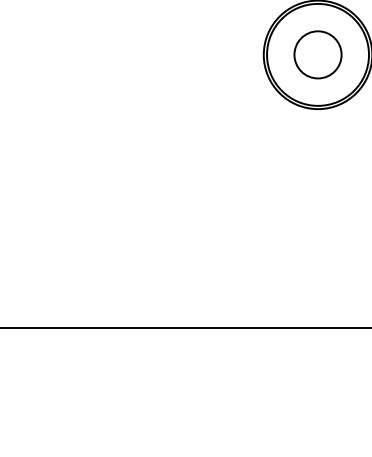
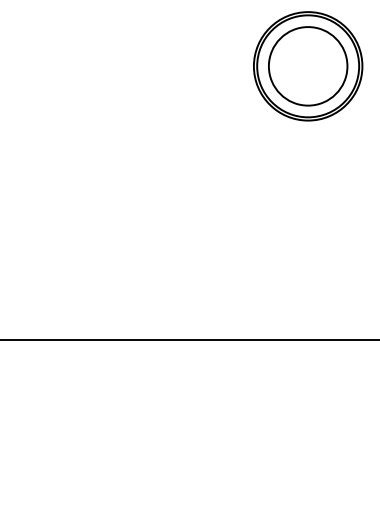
circle: (317, 55) -> (307, 66), size x1.67

